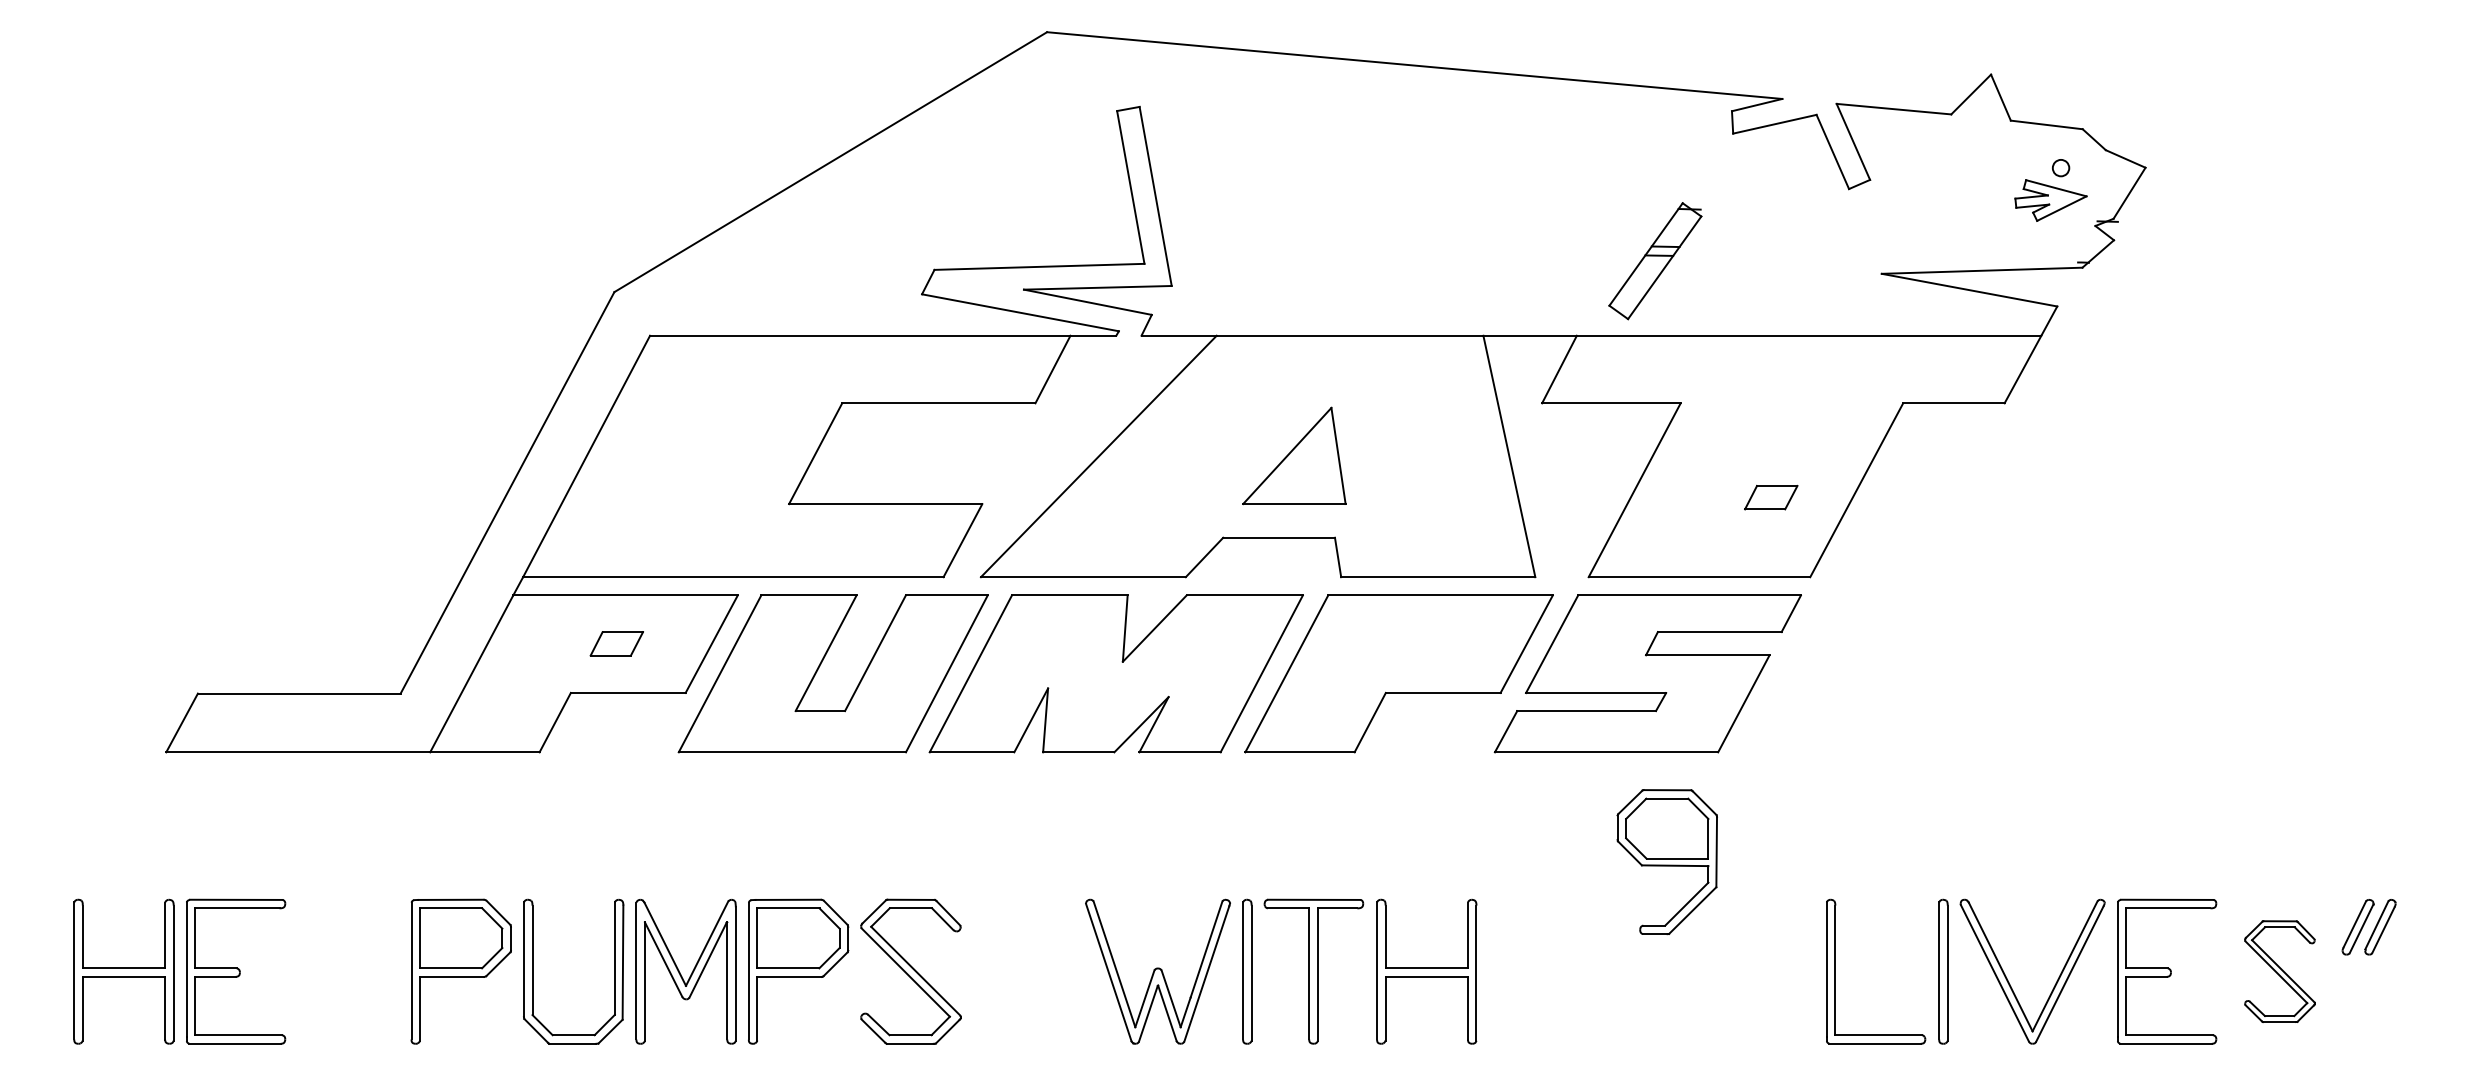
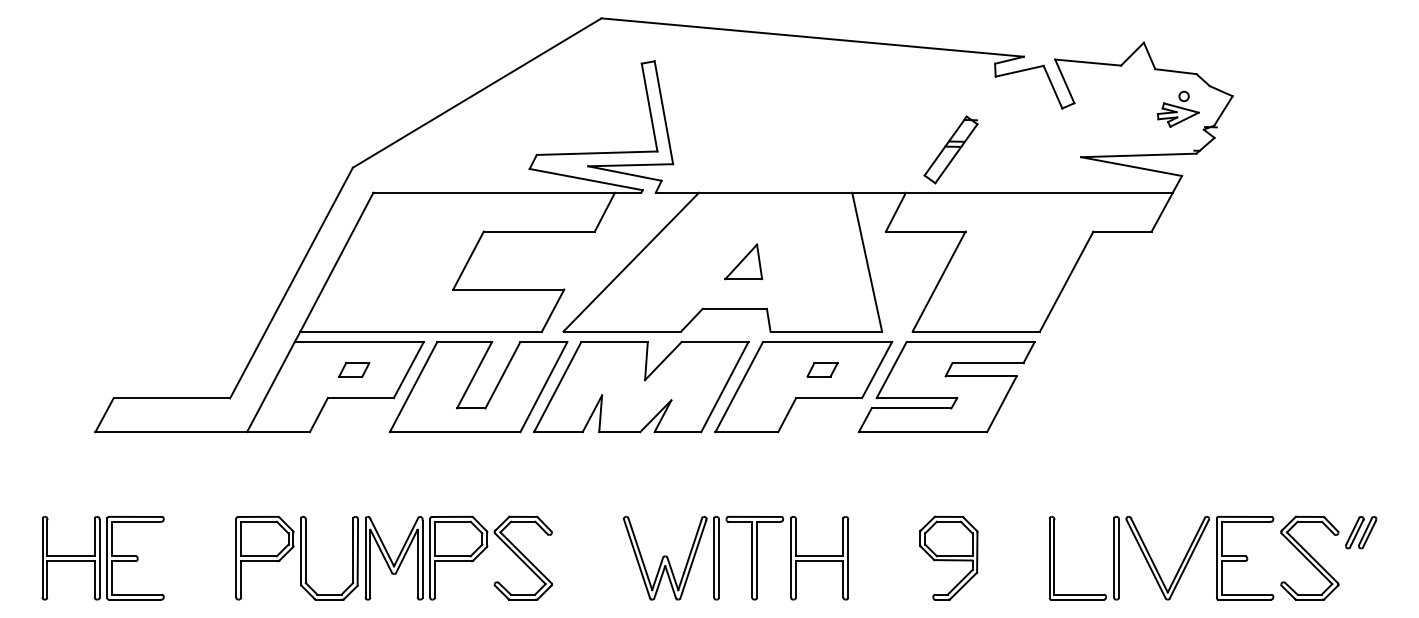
part: (1294, 455) -> (743, 261), size x0.62
part: (1771, 497) -> (822, 369), moved
part: (1666, 860) -> (948, 557), moved
part: (2279, 970) -> (1309, 557), size x1.43

